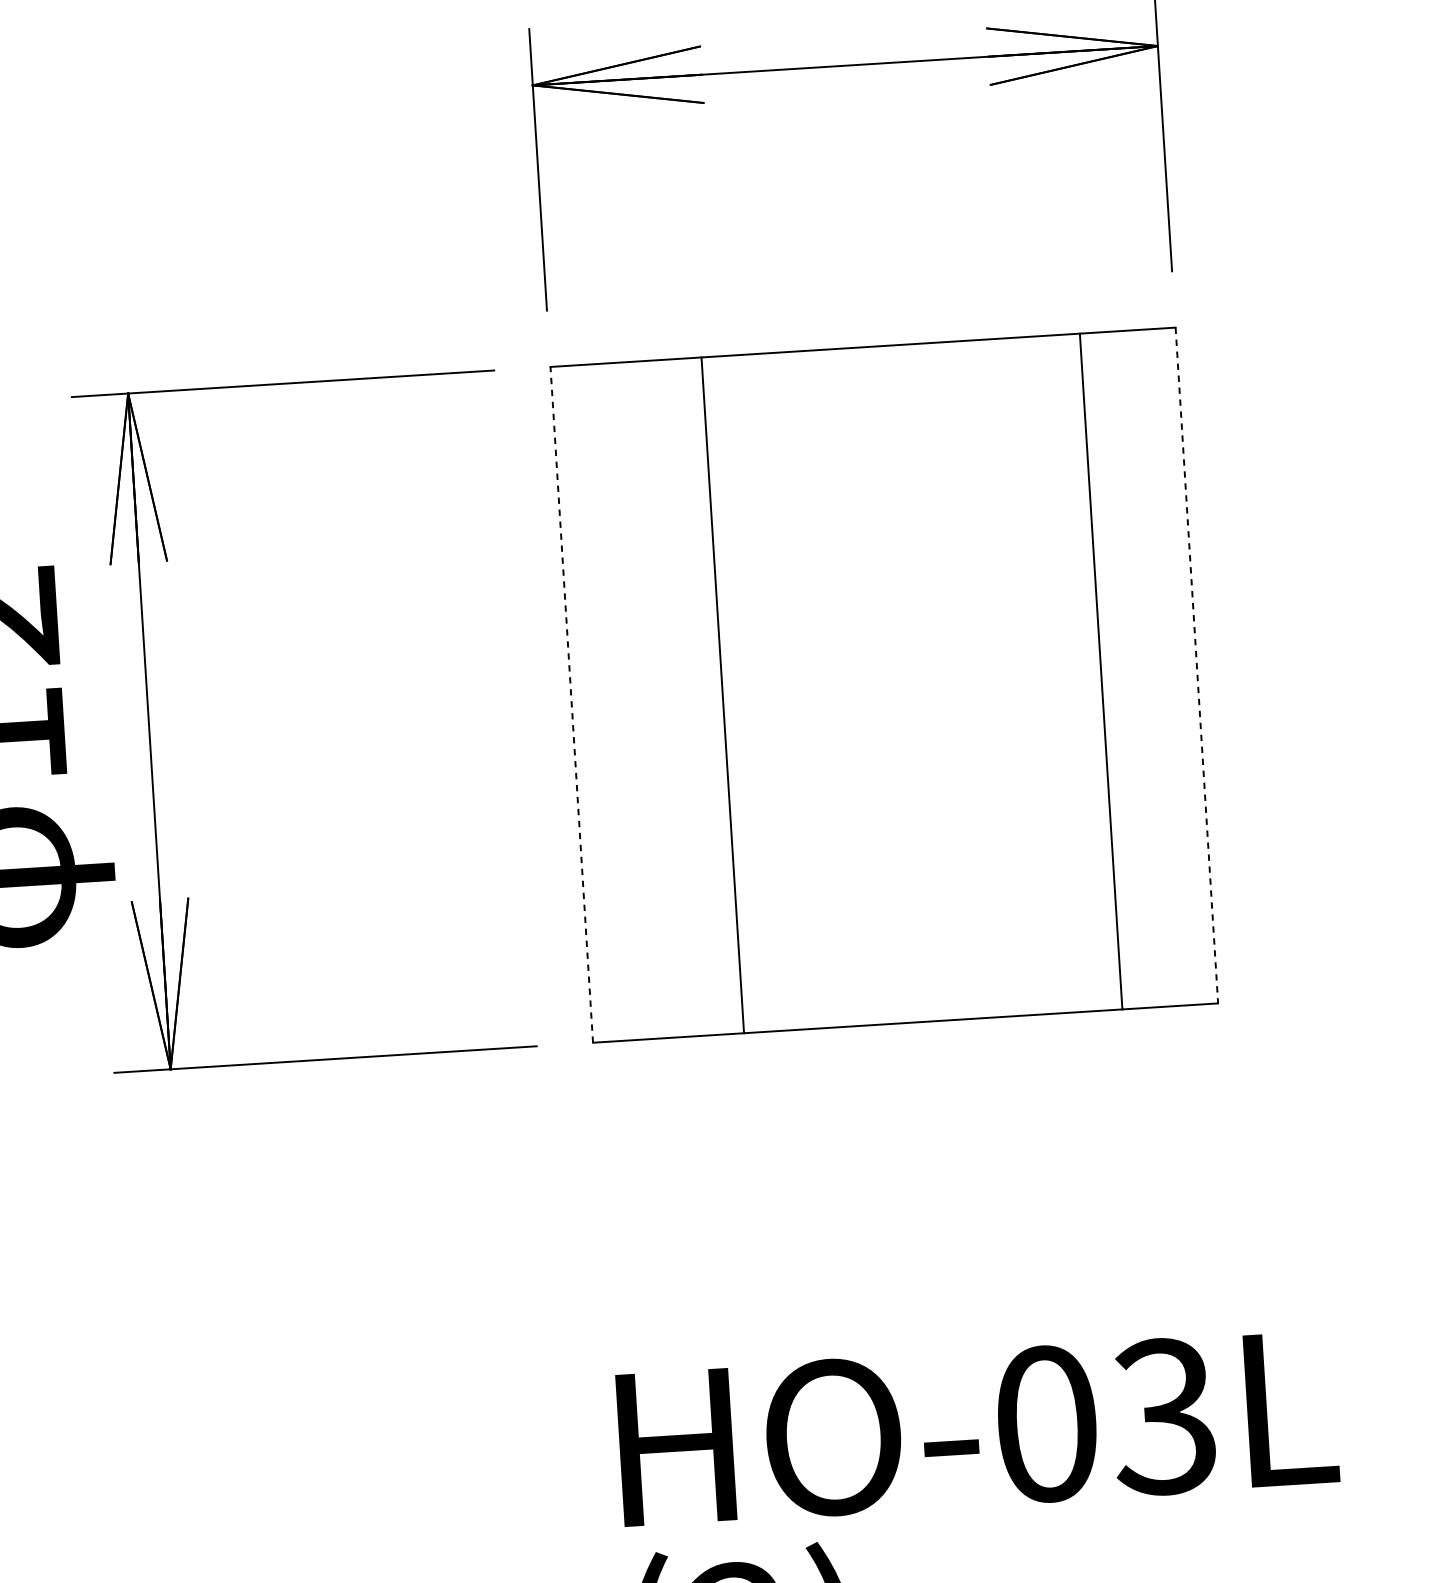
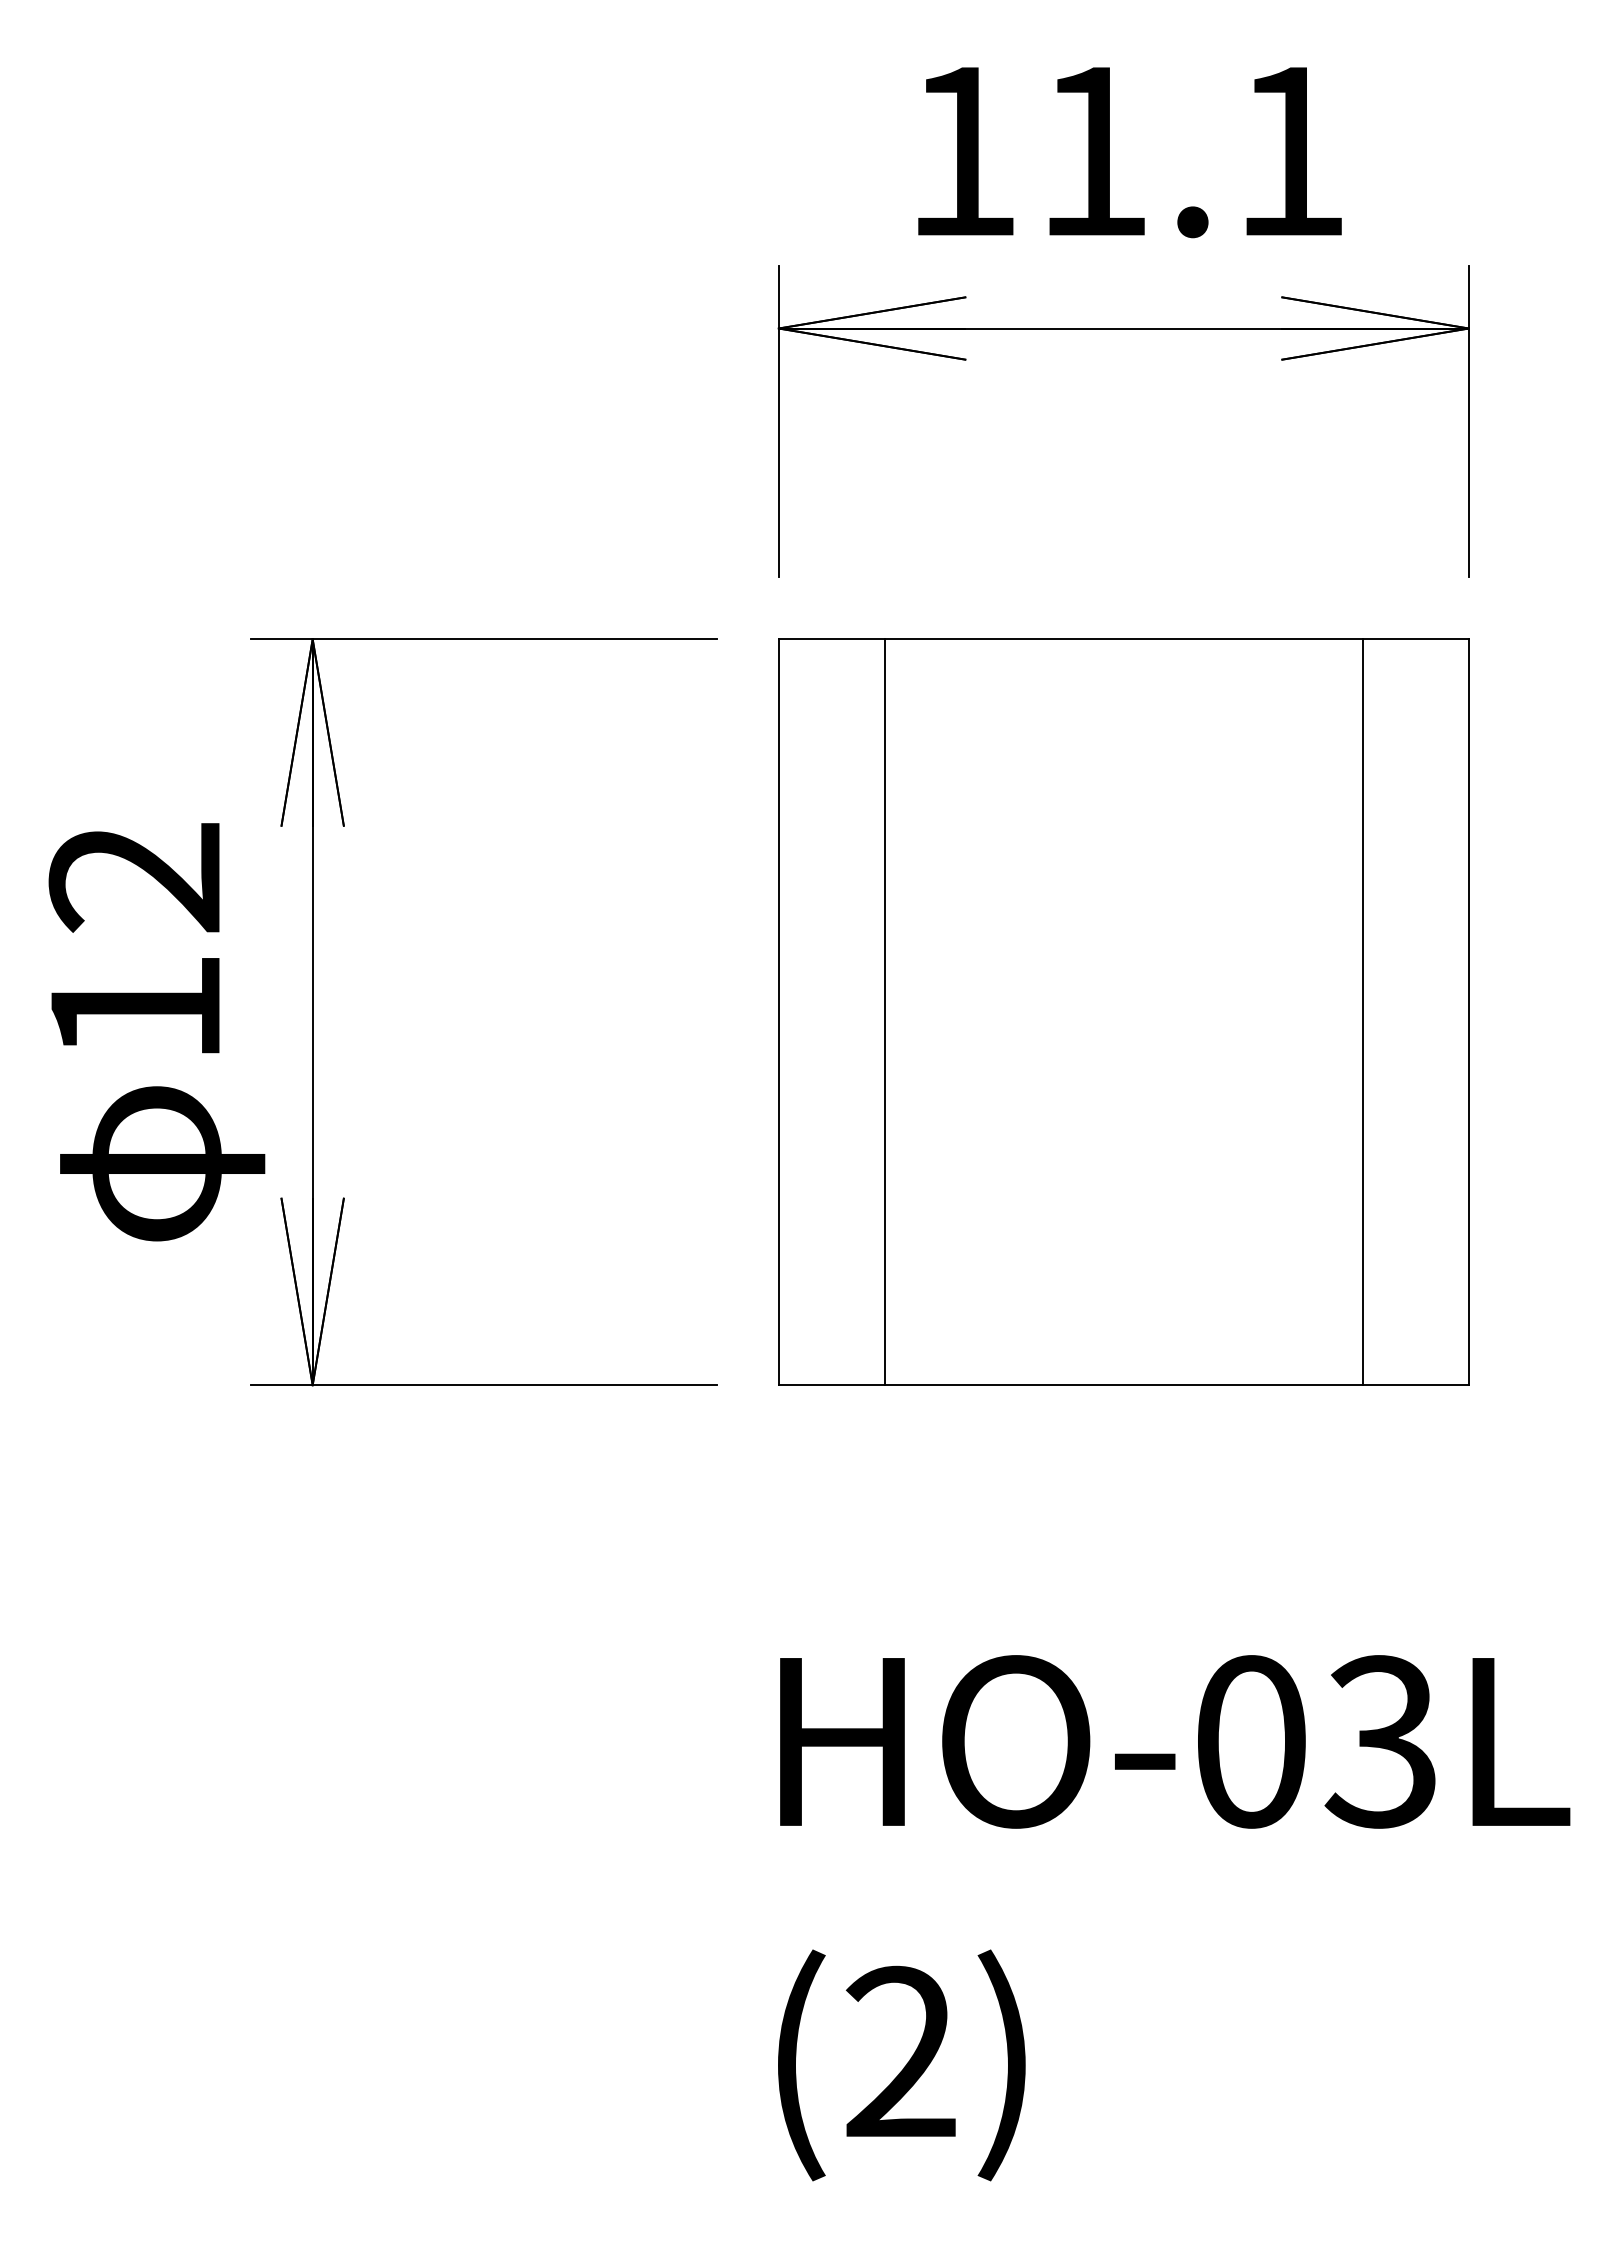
line: (1196, 665) -> (1468, 1012), dashed -> solid
line: (722, 695) -> (884, 1012), moved
line: (571, 705) -> (778, 1012), dashed -> solid
text: (978, 1428) -> (1175, 1741), moved

